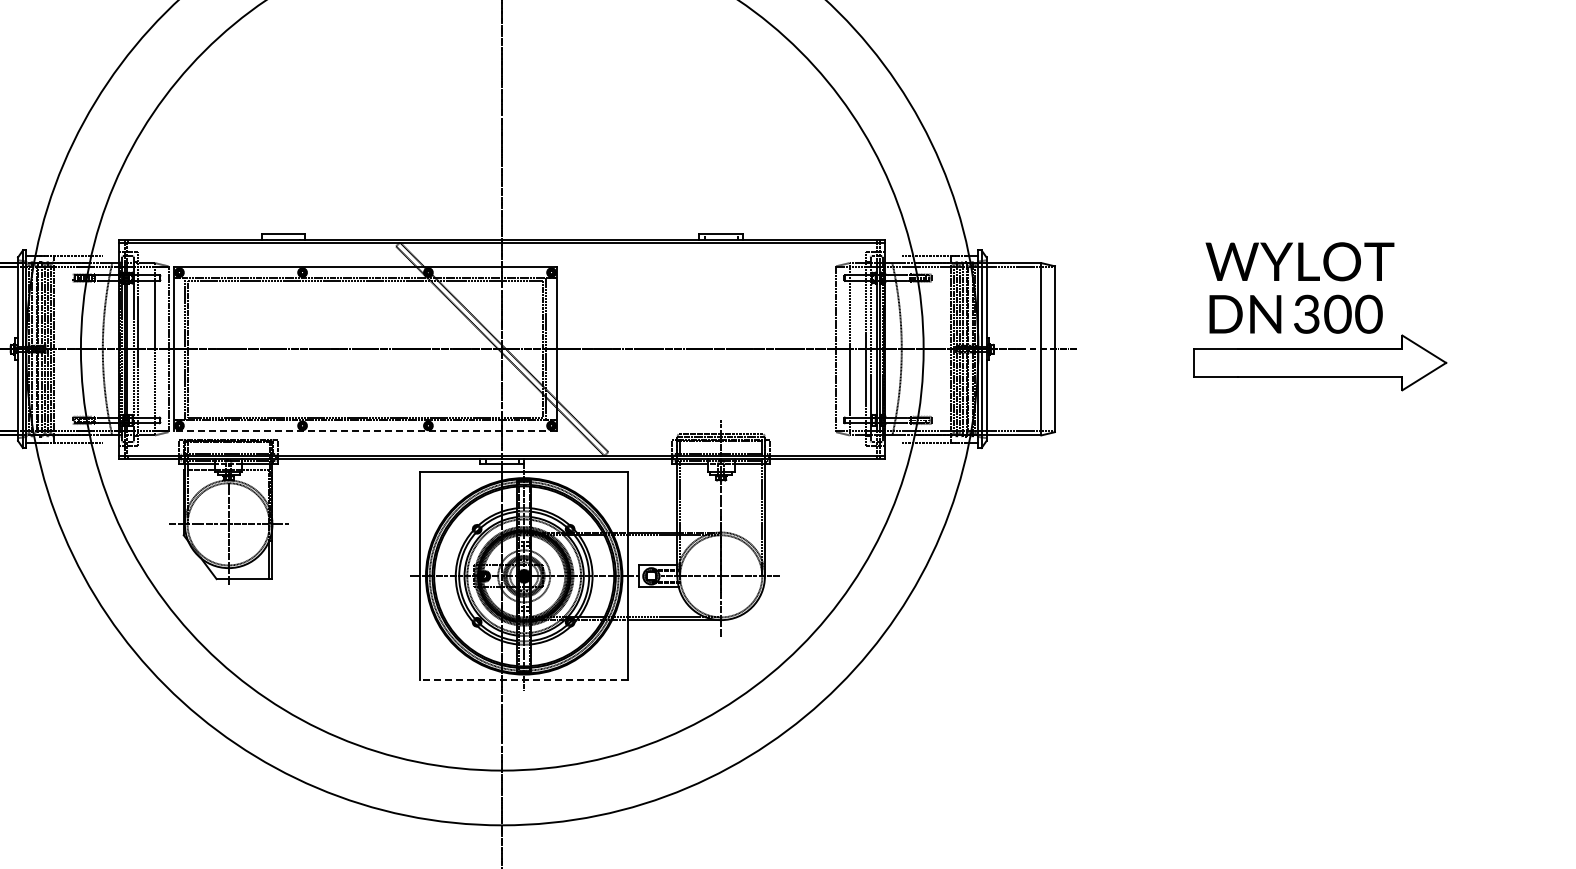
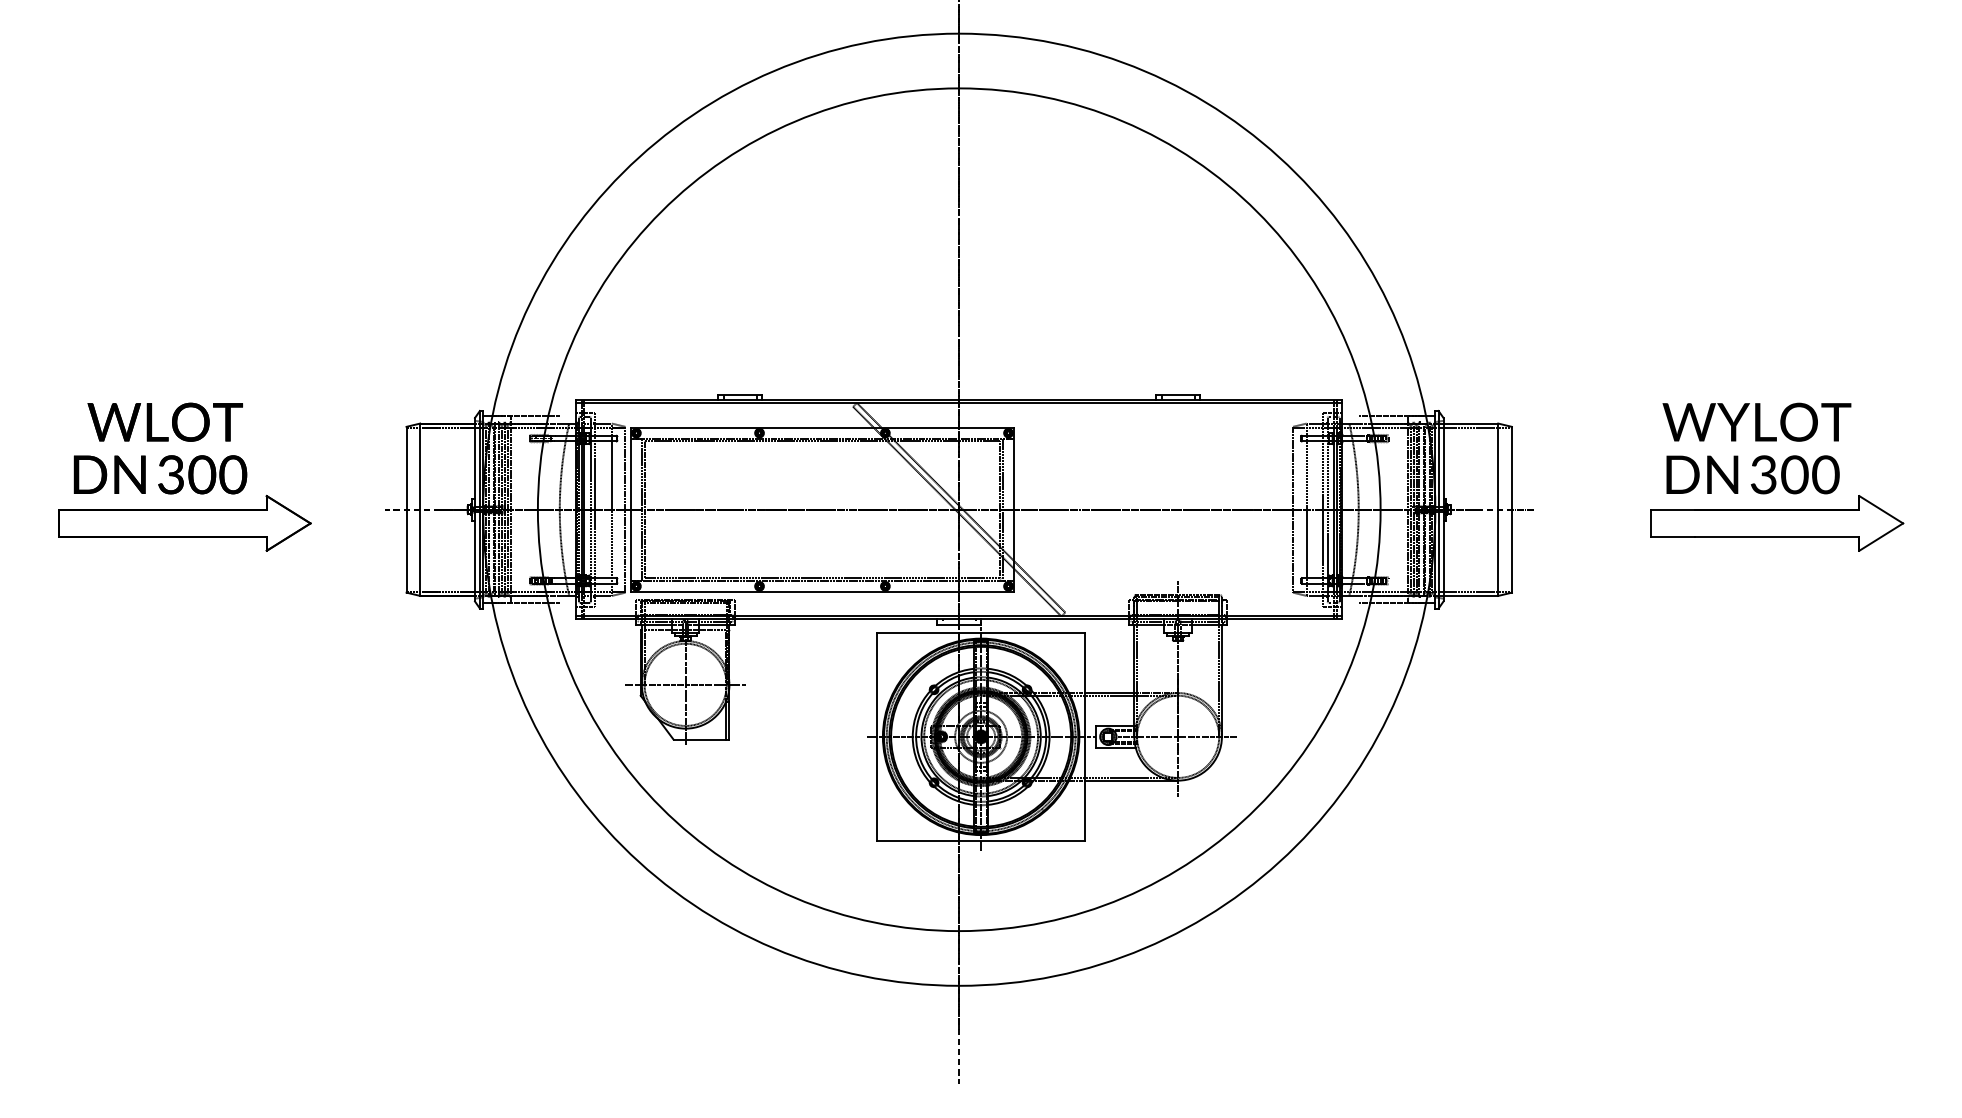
line: (365, 431) -> (822, 591), dashed -> solid
line: (524, 680) -> (981, 840), dashed -> solid

